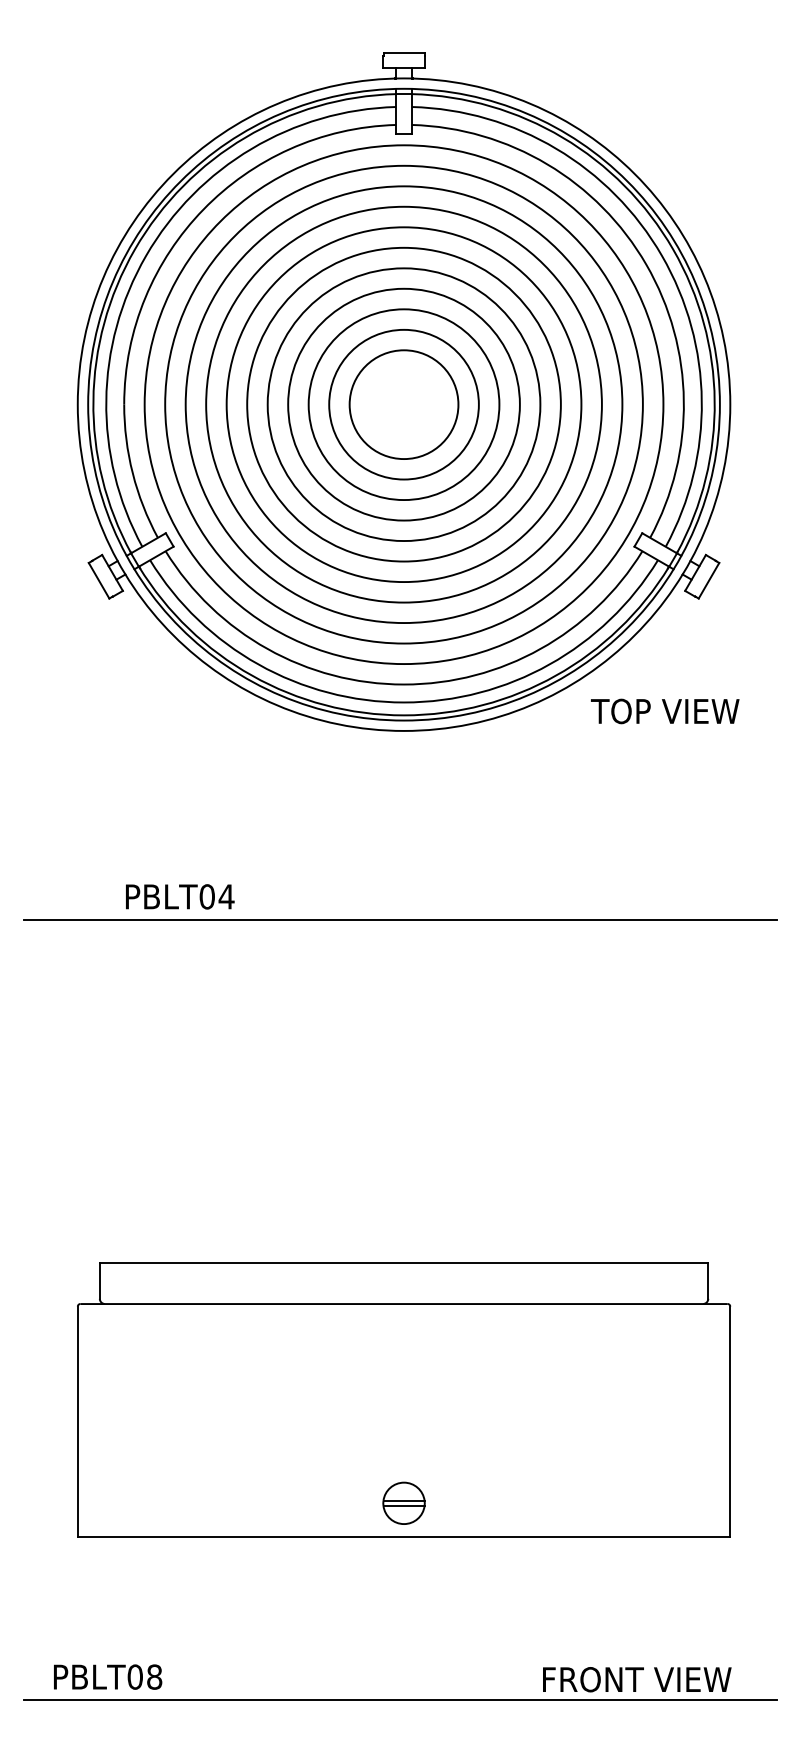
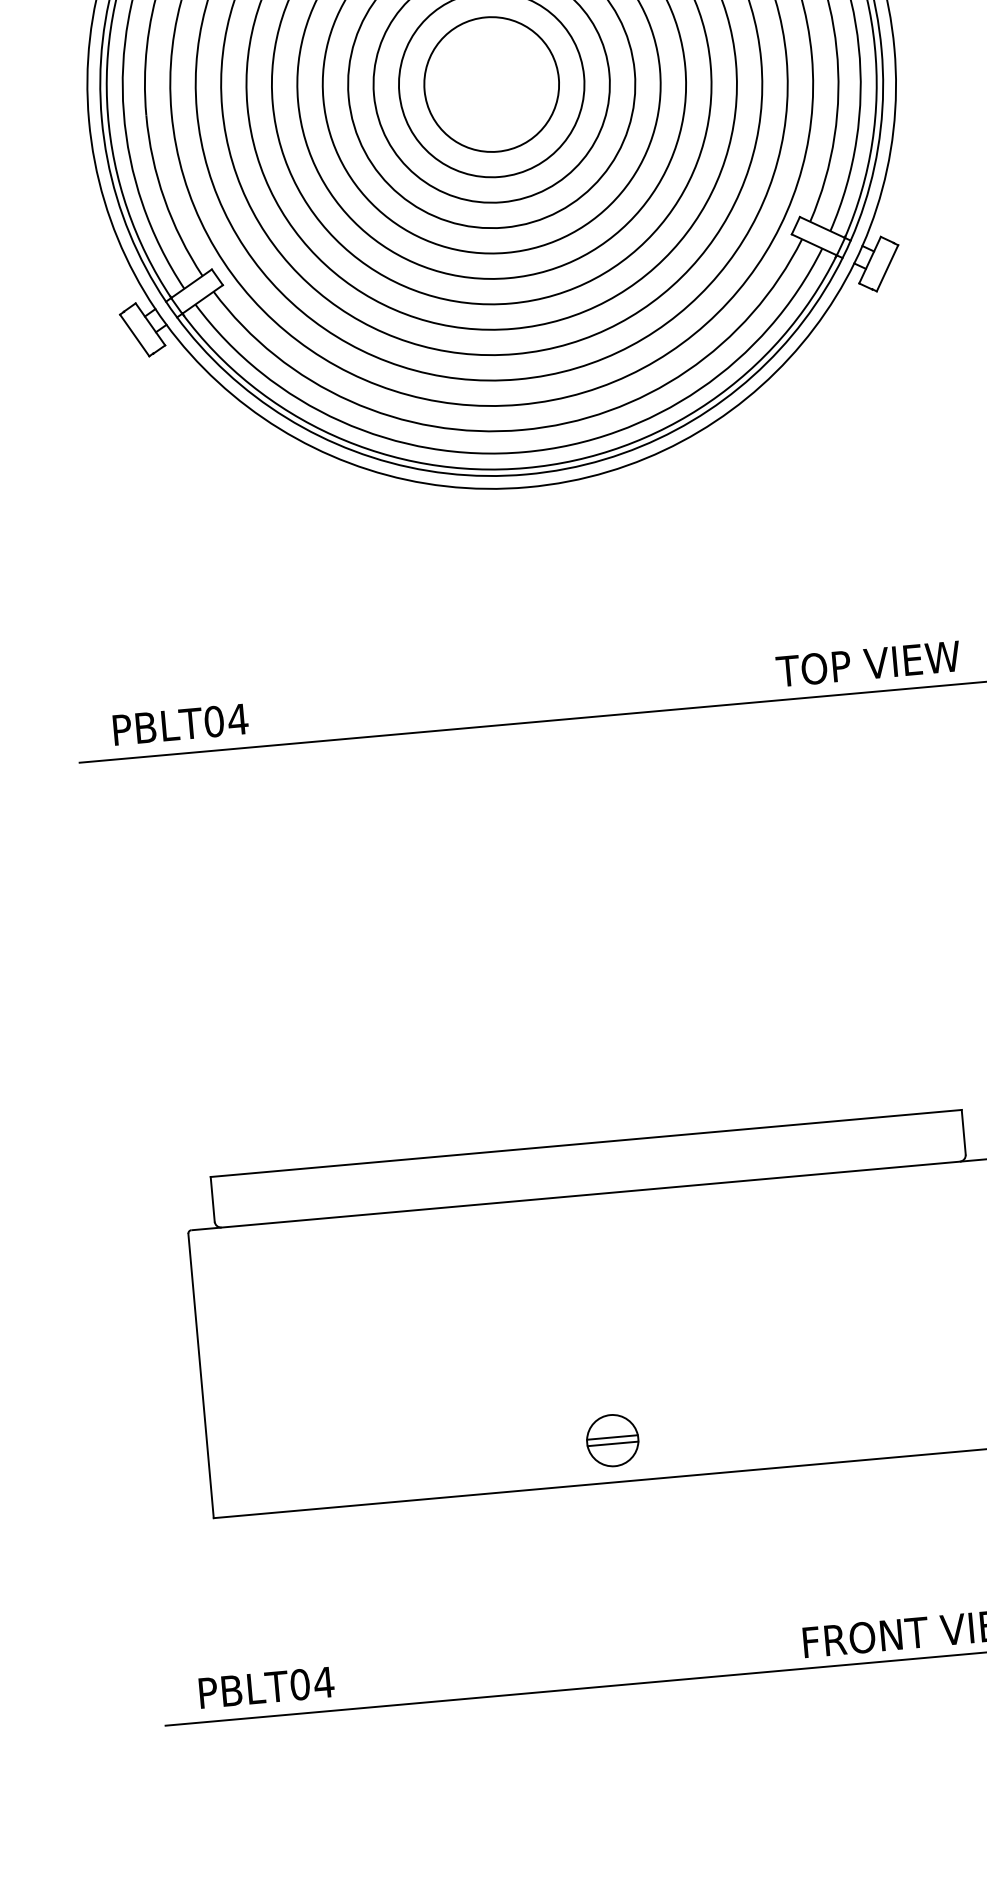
text: (665, 711) -> (868, 664), moved
text: (180, 896) -> (181, 724), moved
text: (154, 1676) -> (323, 1681), PBLT08 -> PBLT04

